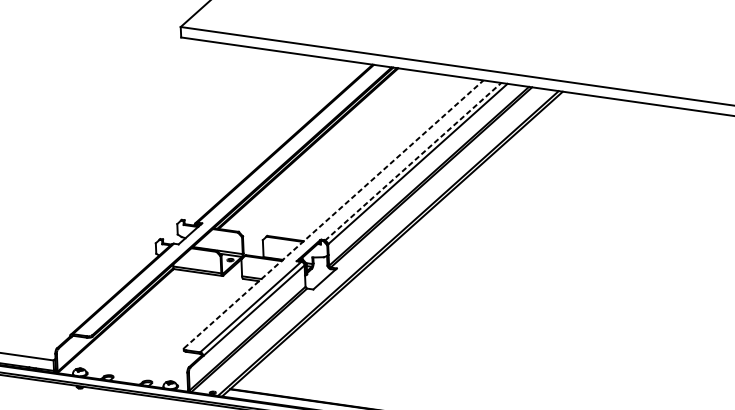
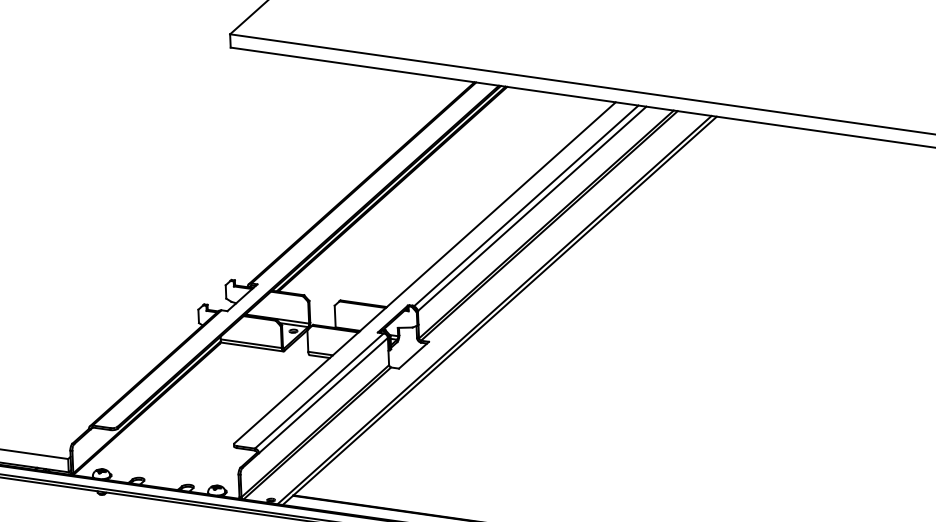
line: (413, 162) -> (526, 206), dashed -> solid
line: (334, 214) -> (425, 272), dashed -> solid

